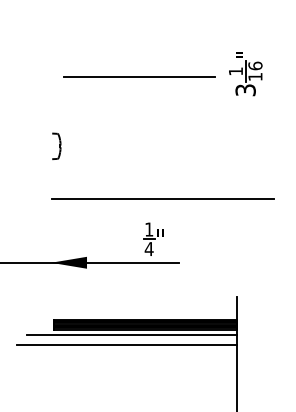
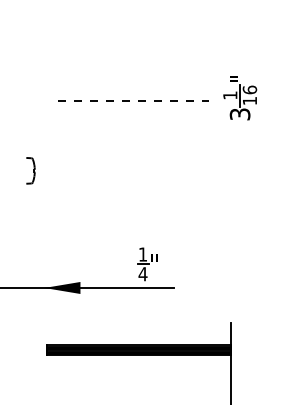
line: (139, 76) -> (133, 100), solid -> dashed
part: (56, 145) -> (30, 169), moved
line: (162, 199) -> (156, 224), removed
line: (131, 334) -> (125, 360), removed
line: (126, 344) -> (120, 370), removed

